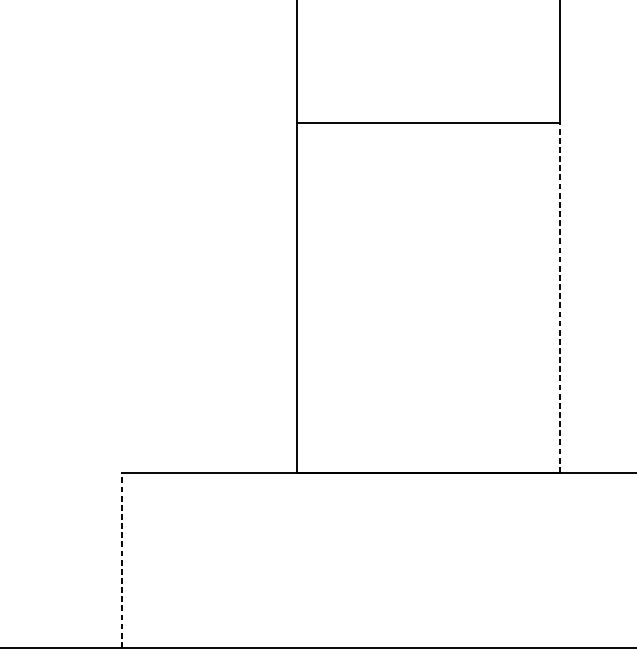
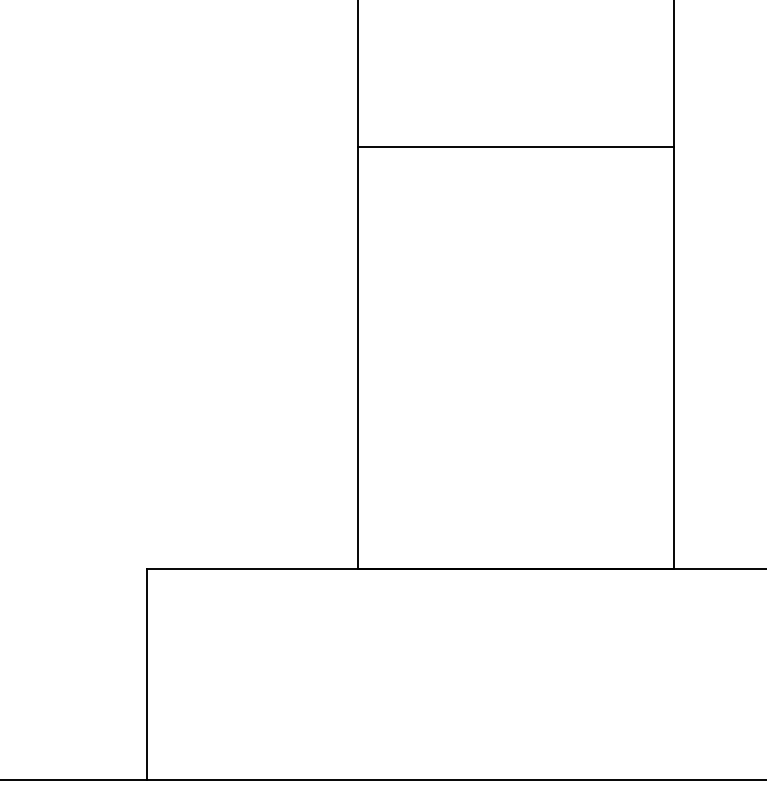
line: (560, 297) -> (674, 358), dashed -> solid
line: (122, 559) -> (147, 673), dashed -> solid

